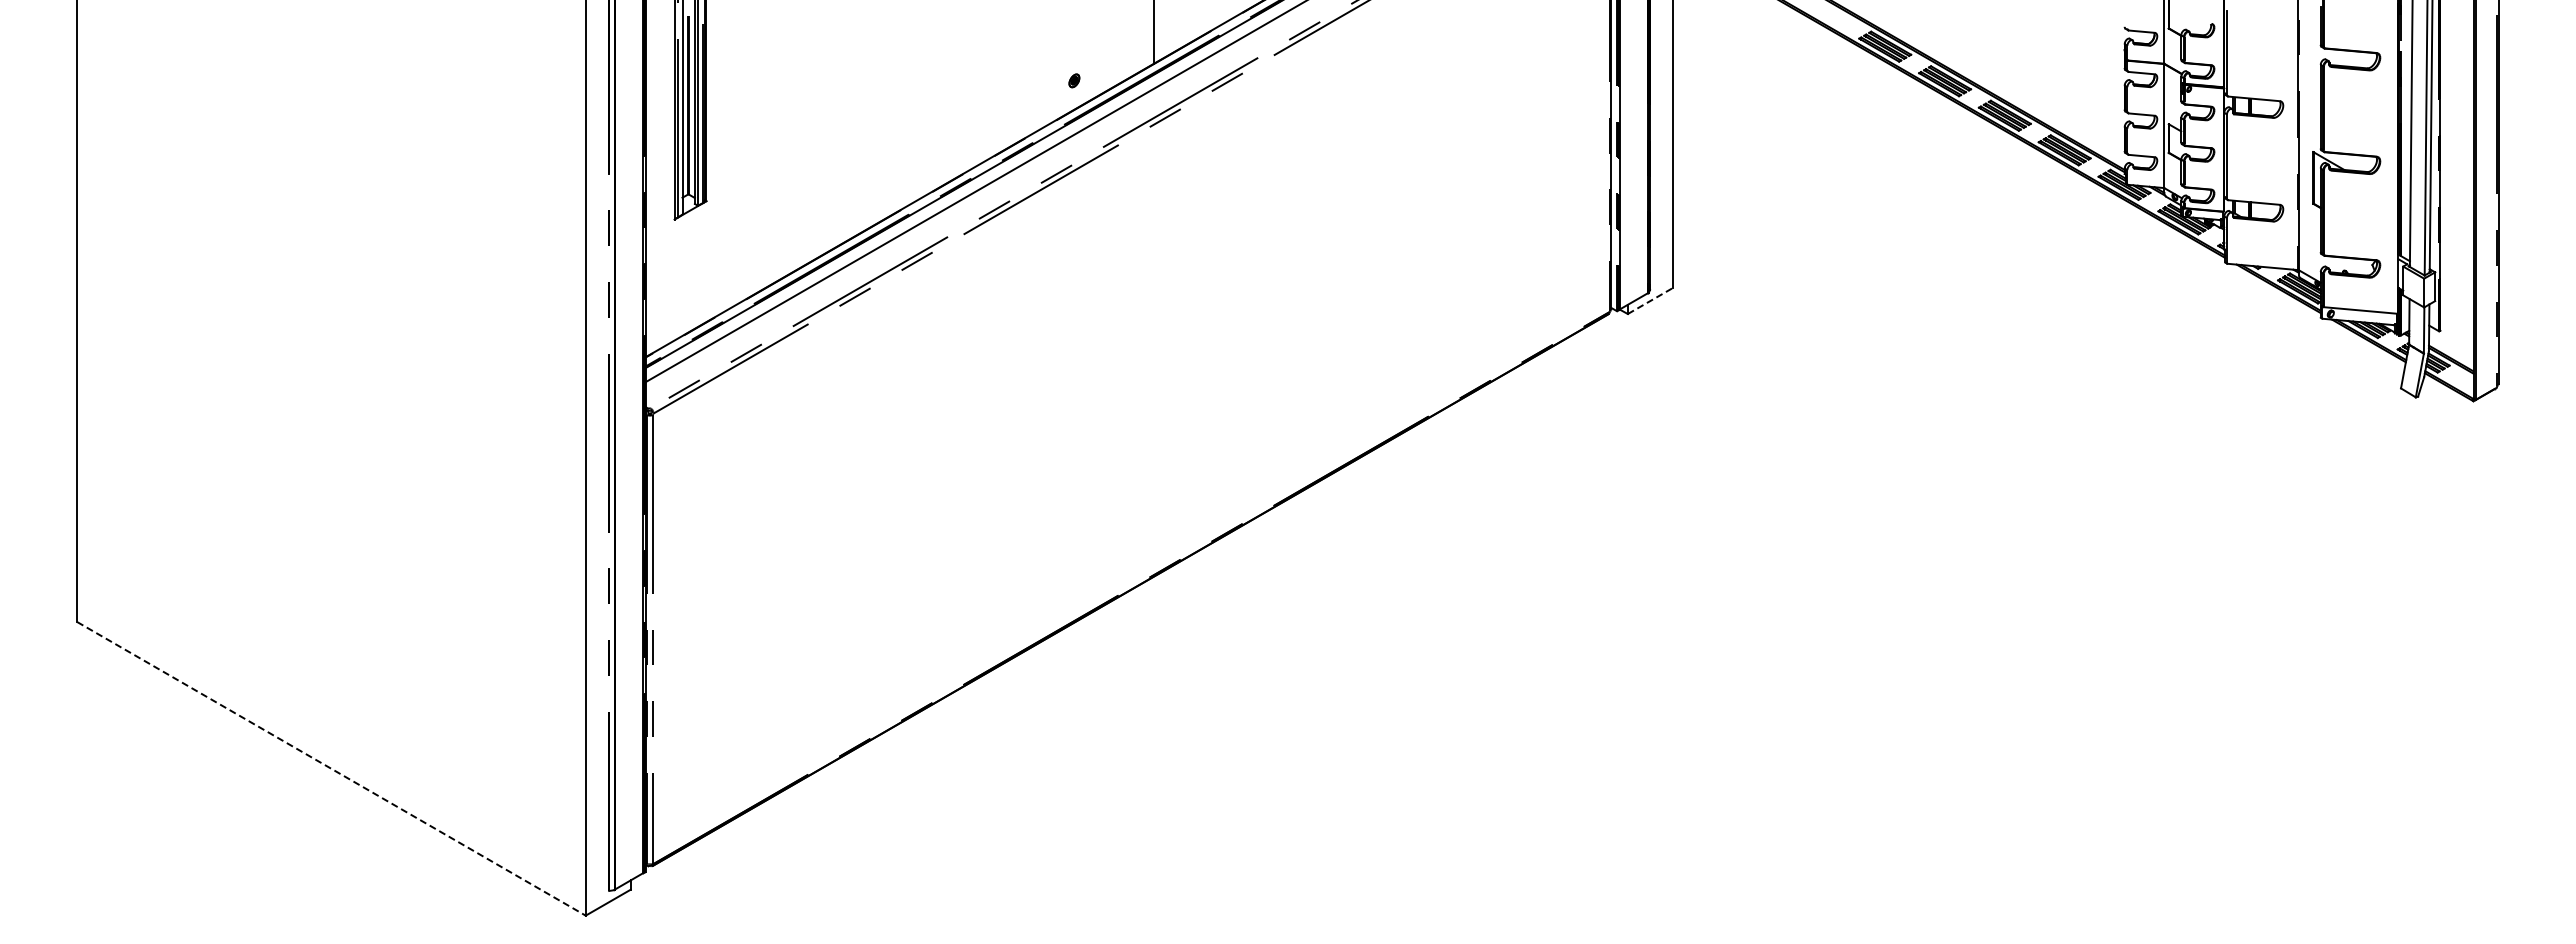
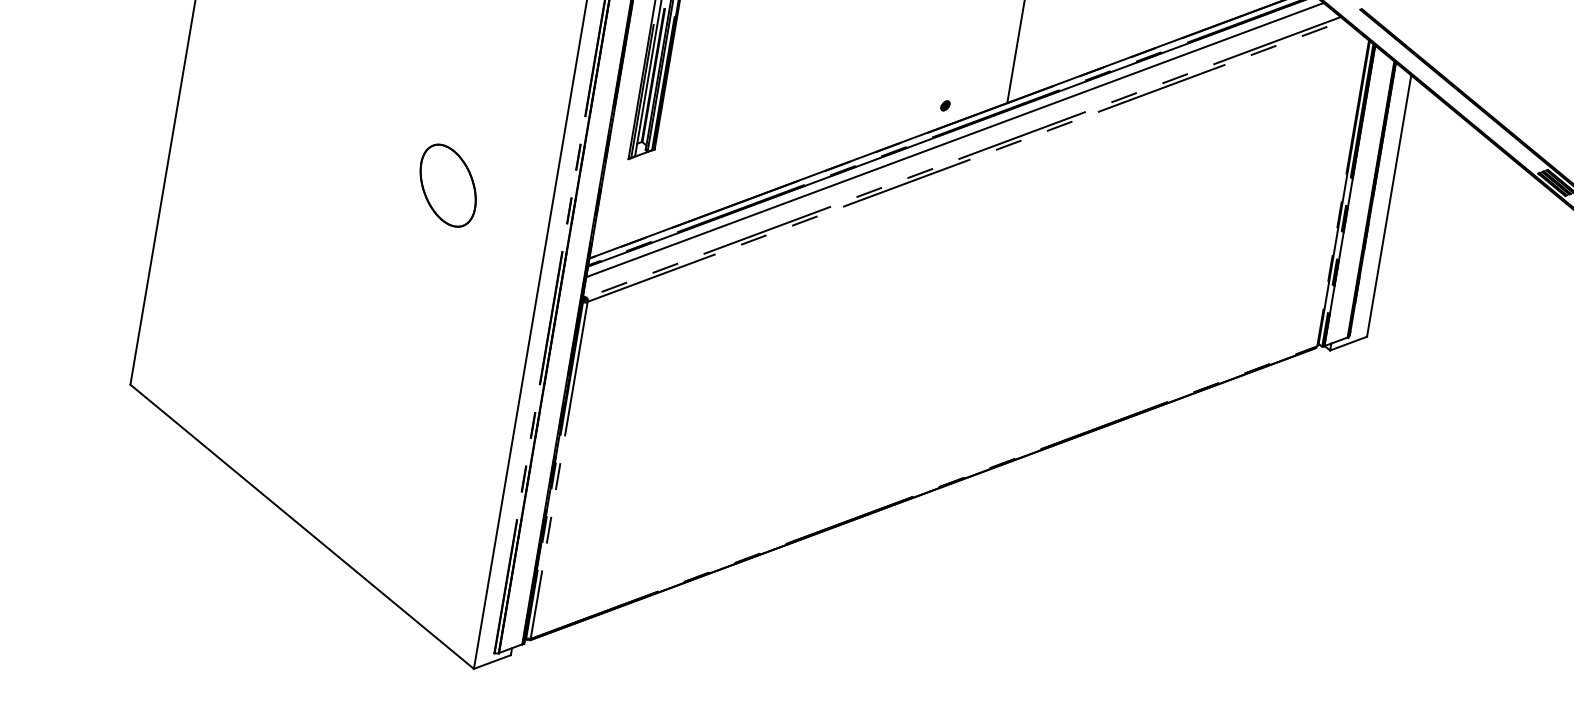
part: (445, 293) -> (447, 185), added
line: (1650, 301) -> (1348, 343), dashed -> solid
line: (331, 768) -> (302, 526), dashed -> solid

